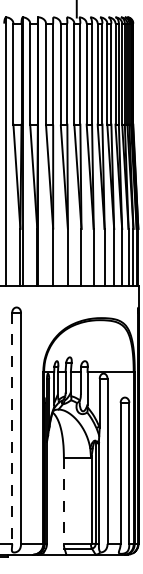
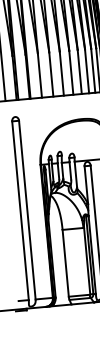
line: (12, 428) -> (20, 210), dashed -> solid
line: (63, 501) -> (65, 263), dashed -> solid

